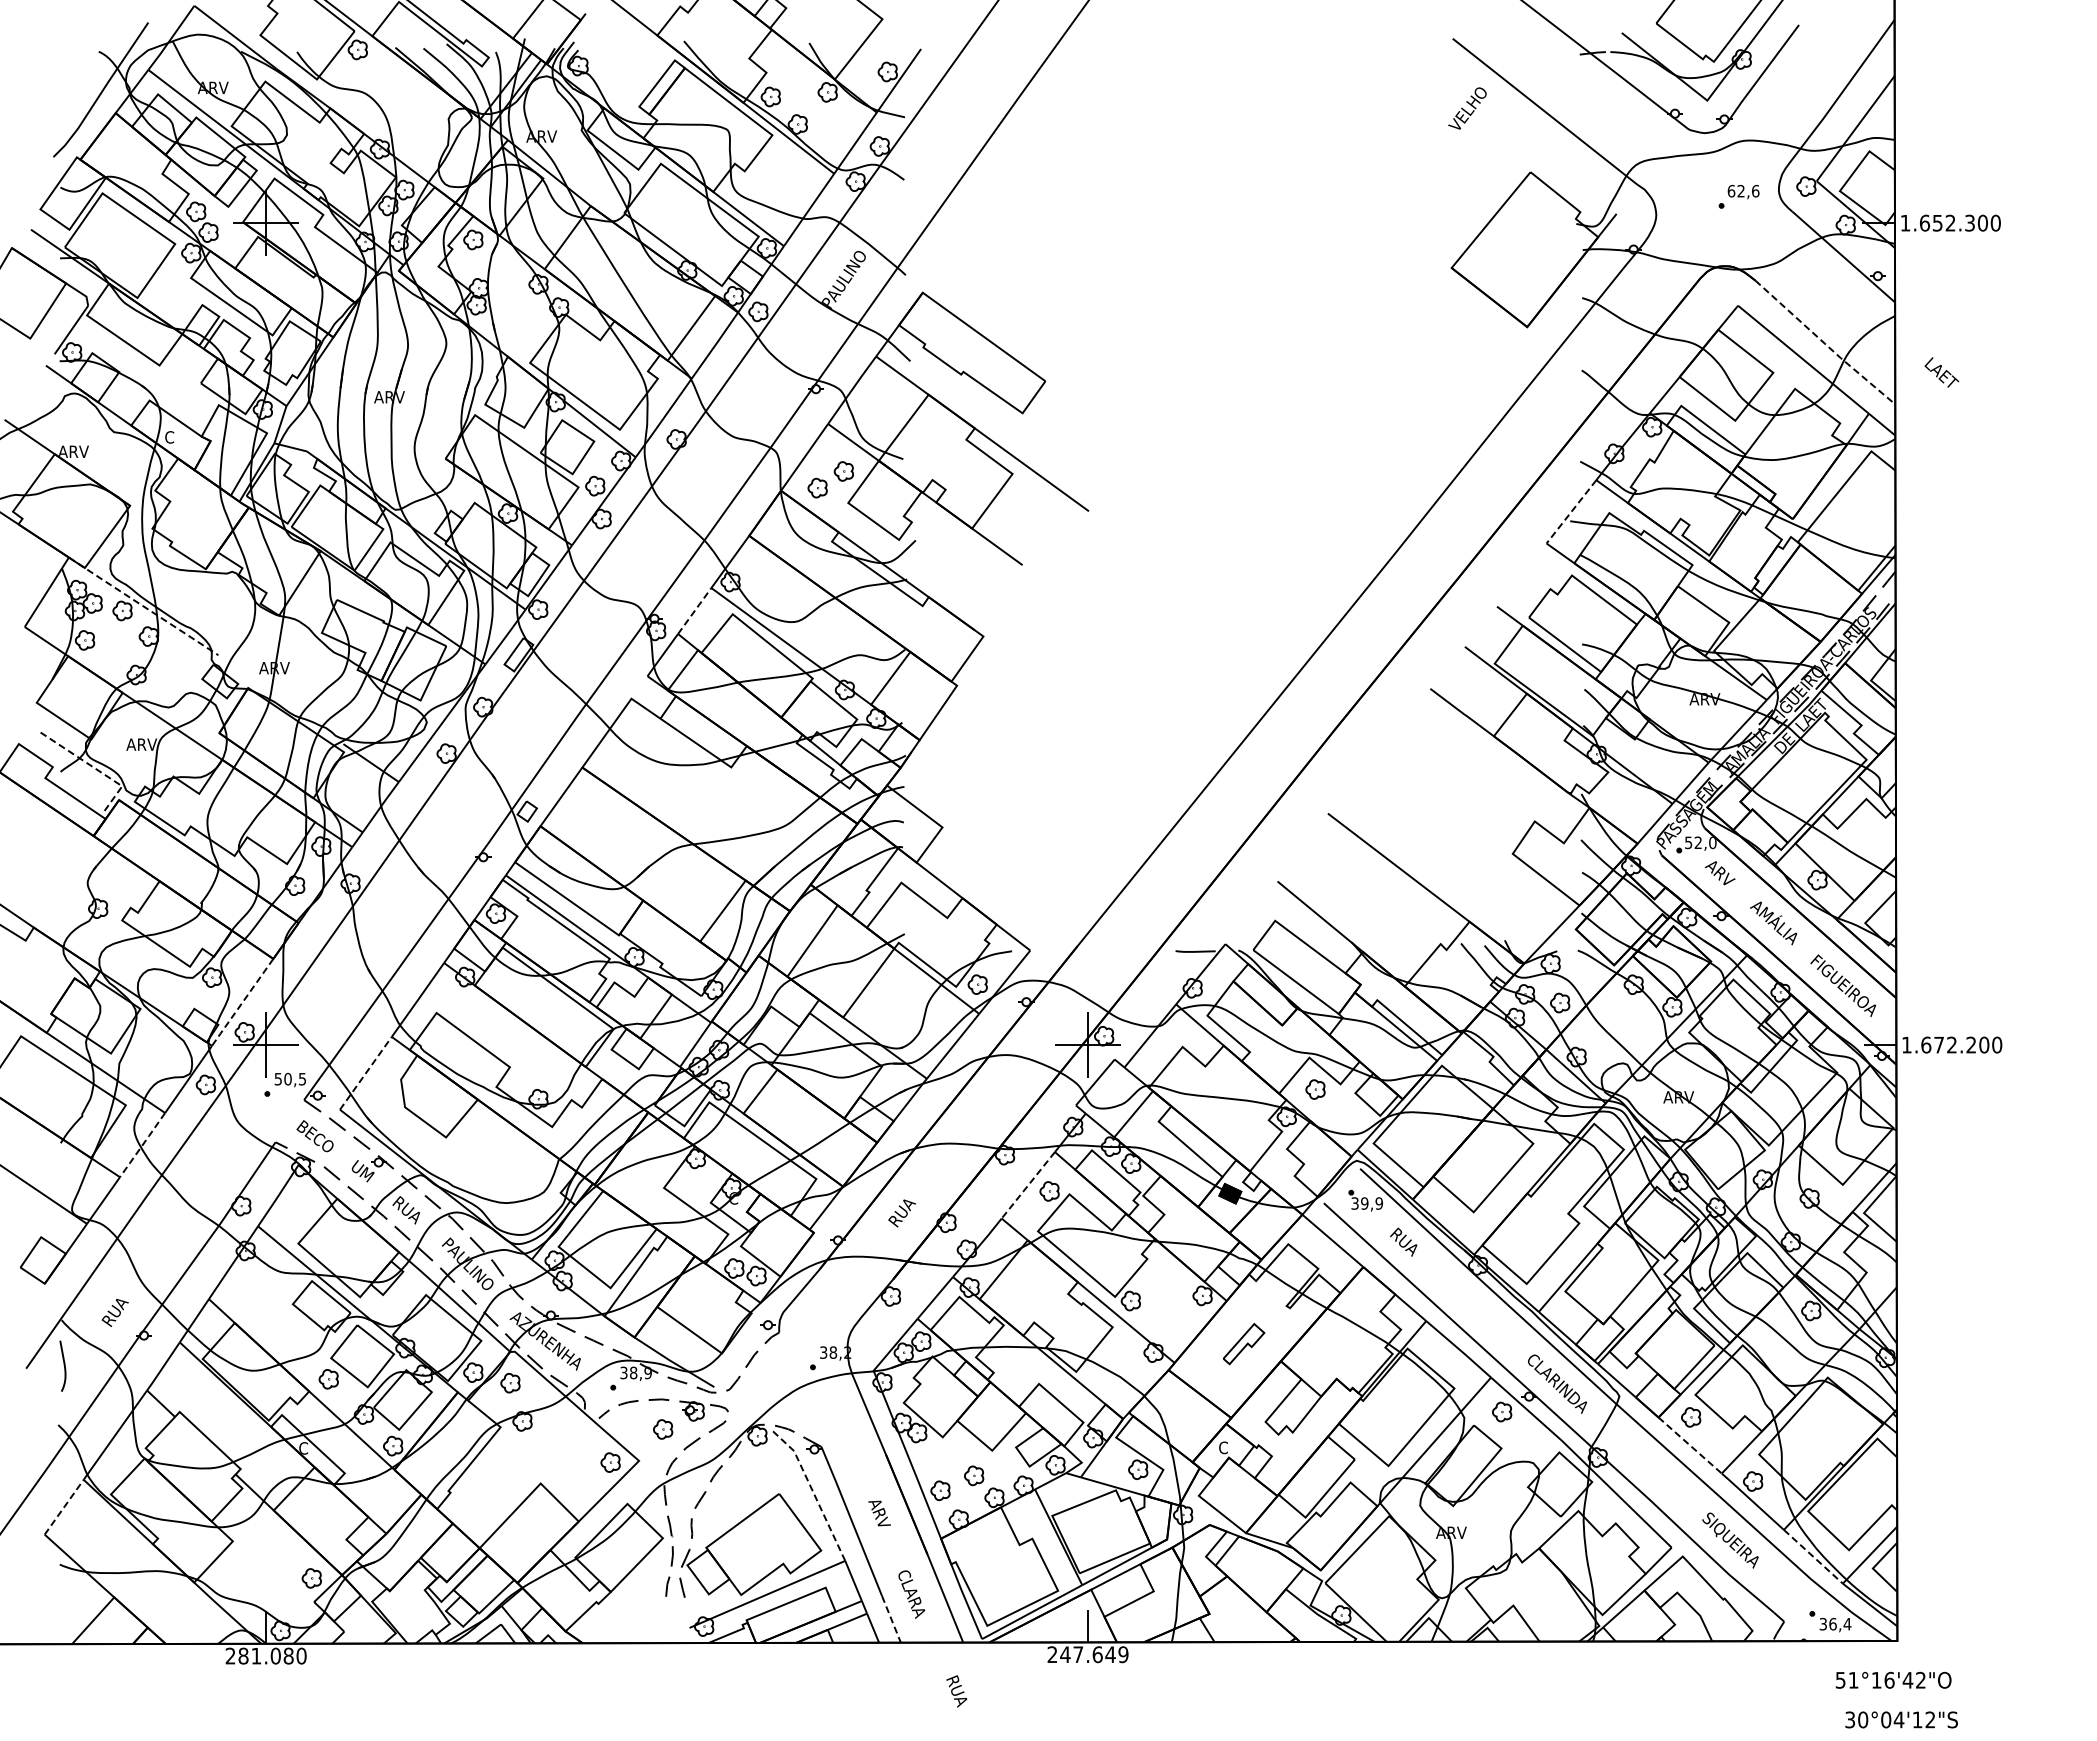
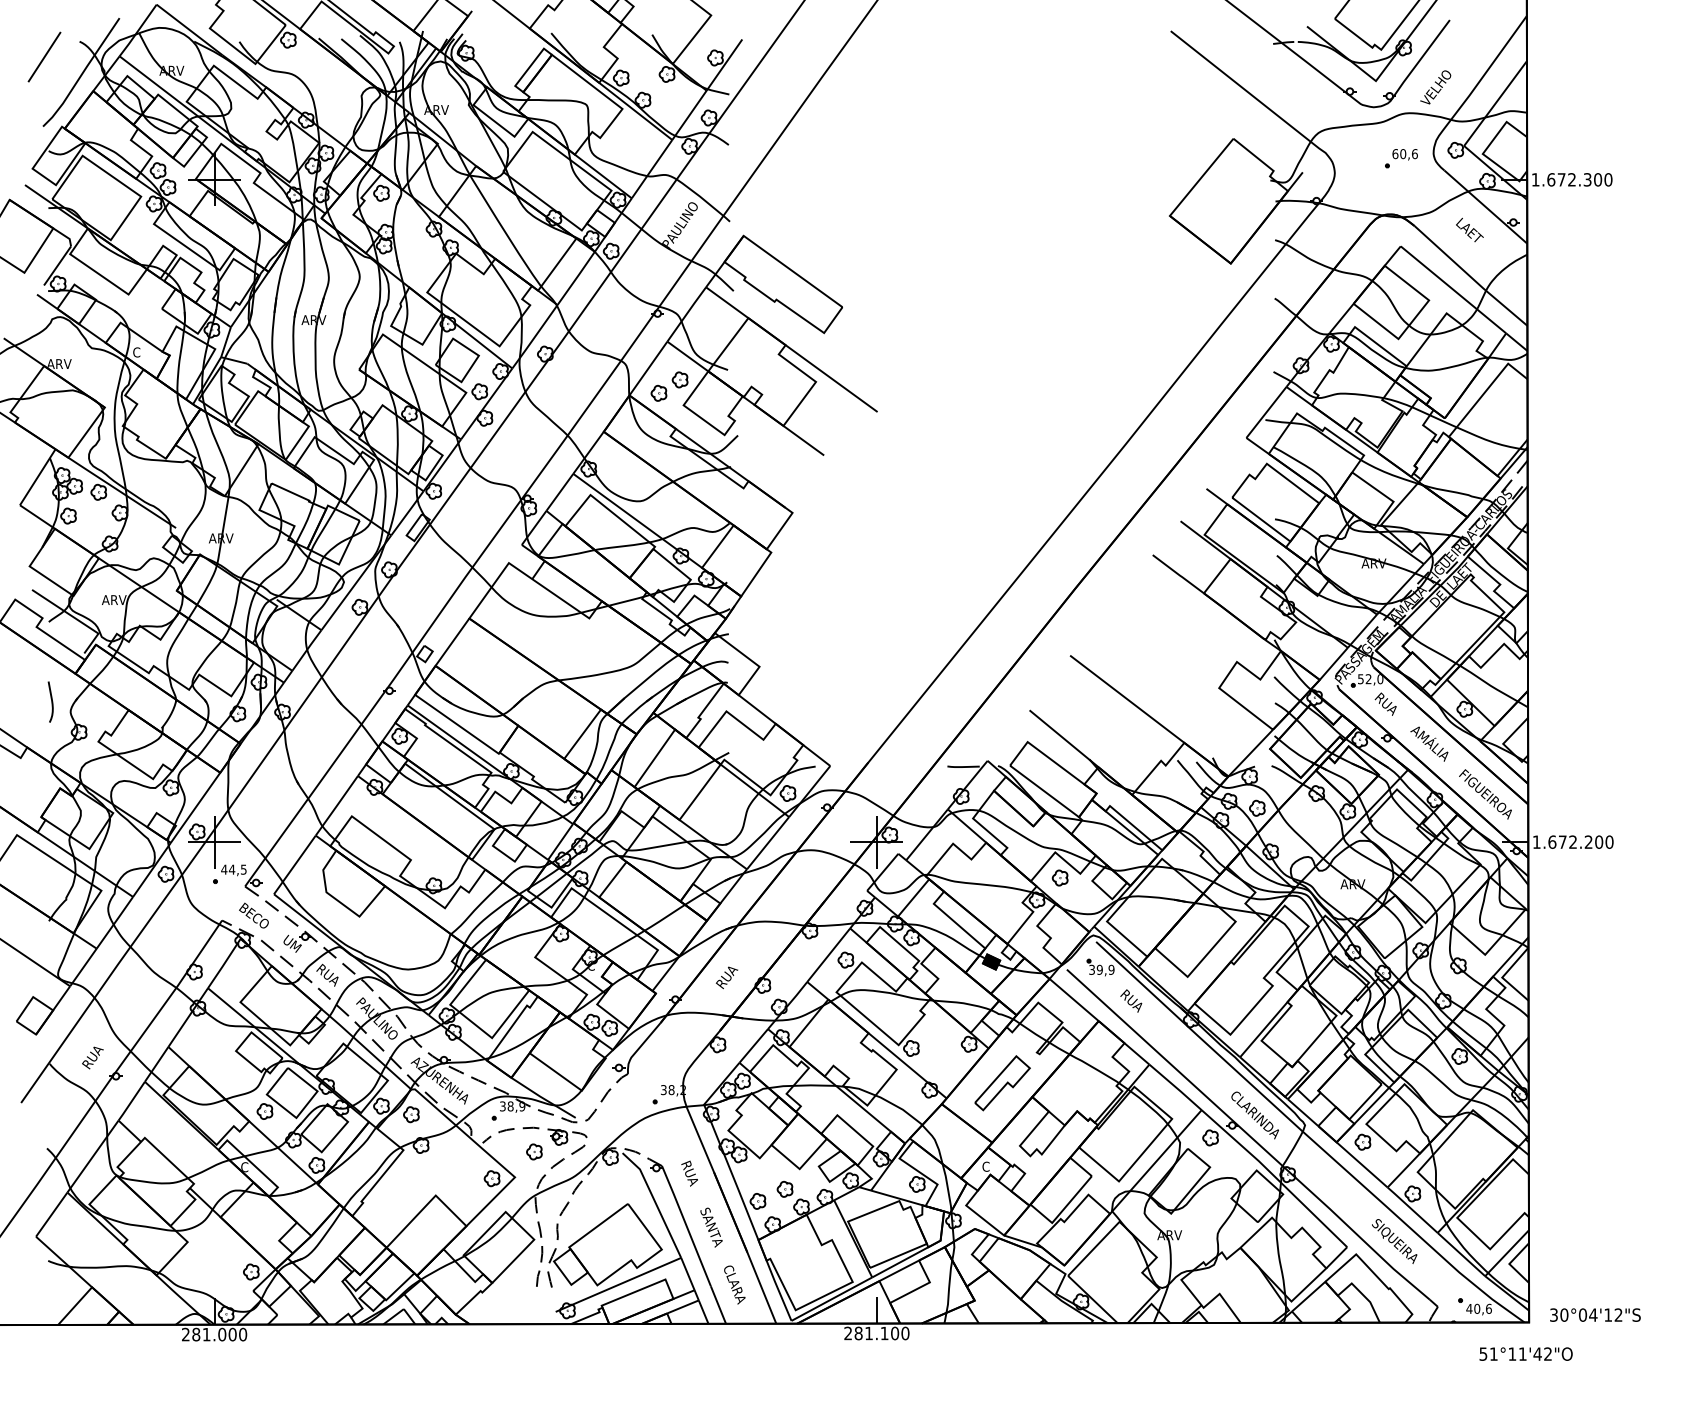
line: (54, 70) -> (43, 56), added
text: (1467, 108) -> (1435, 87), moved
text: (1740, 191) -> (1402, 154), 62,6 -> 60,6
text: (1937, 223) -> (1561, 180), 1.652.300 -> 1.672.300
line: (1825, 344) -> (1471, 277), dashed -> solid
text: (1941, 372) -> (1469, 230), moved
line: (1571, 512) -> (1266, 412), dashed -> solid
line: (142, 605) -> (114, 487), dashed -> solid
line: (695, 610) -> (560, 491), dashed -> solid
line: (93, 767) -> (75, 618), dashed -> solid
text: (1719, 873) -> (1385, 703), ARV -> RUA
line: (242, 1002) -> (195, 807), dashed -> solid
line: (365, 1073) -> (294, 865), dashed -> solid
text: (282, 1078) -> (227, 869), 50,5 -> 44,5
line: (142, 1144) -> (114, 922), dashed -> solid
line: (1028, 1185) -> (828, 955), dashed -> solid
part: (1243, 1343) -> (1002, 1082), size x1.67
curve: (63, 1365) -> (51, 701), moved
line: (1690, 1445) -> (1362, 1164), dashed -> solid
line: (812, 1491) -> (654, 1201), dashed -> solid
line: (64, 1507) -> (51, 1214), dashed -> solid
text: (882, 1523) -> (711, 1227), ARV -> SANTA
line: (1813, 1556) -> (1461, 1254), dashed -> solid
line: (891, 1619) -> (718, 1305), dashed -> solid
text: (1835, 1623) -> (1479, 1308), 36,4 -> 40,6
text: (1094, 1654) -> (882, 1333), 247.649 -> 281.100
text: (288, 1656) -> (232, 1334), 281.080 -> 281.000
text: (1889, 1679) -> (1522, 1353), 51°16'42"O -> 51°11'42"O
text: (956, 1691) -> (689, 1173), moved
text: (1901, 1719) -> (1595, 1314), moved

